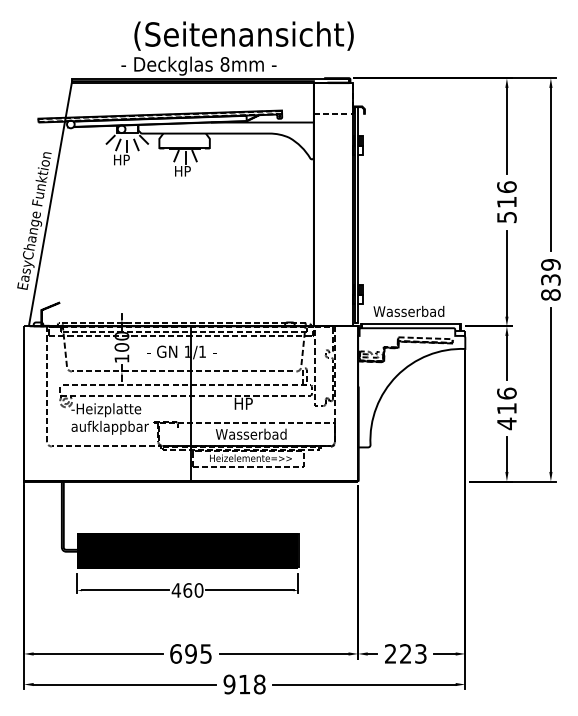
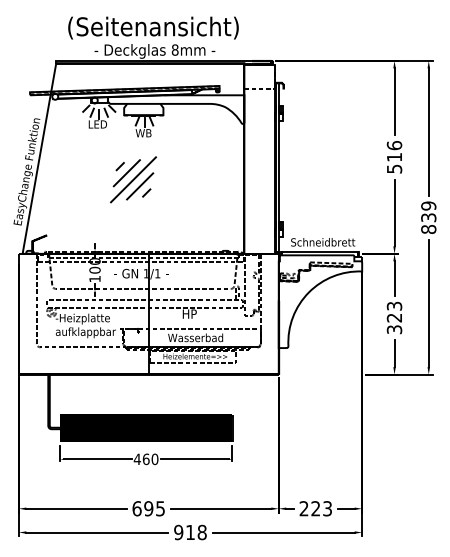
text: (243, 35) -> (153, 27), moved
text: (126, 159) -> (98, 124), HP -> LED
text: (184, 171) -> (143, 133), HP -> WB
part: (171, 231) -> (133, 180), added
text: (414, 310) -> (322, 241), Wasserbad -> Schneidbrett
text: (506, 408) -> (394, 317), 416 -> 323

